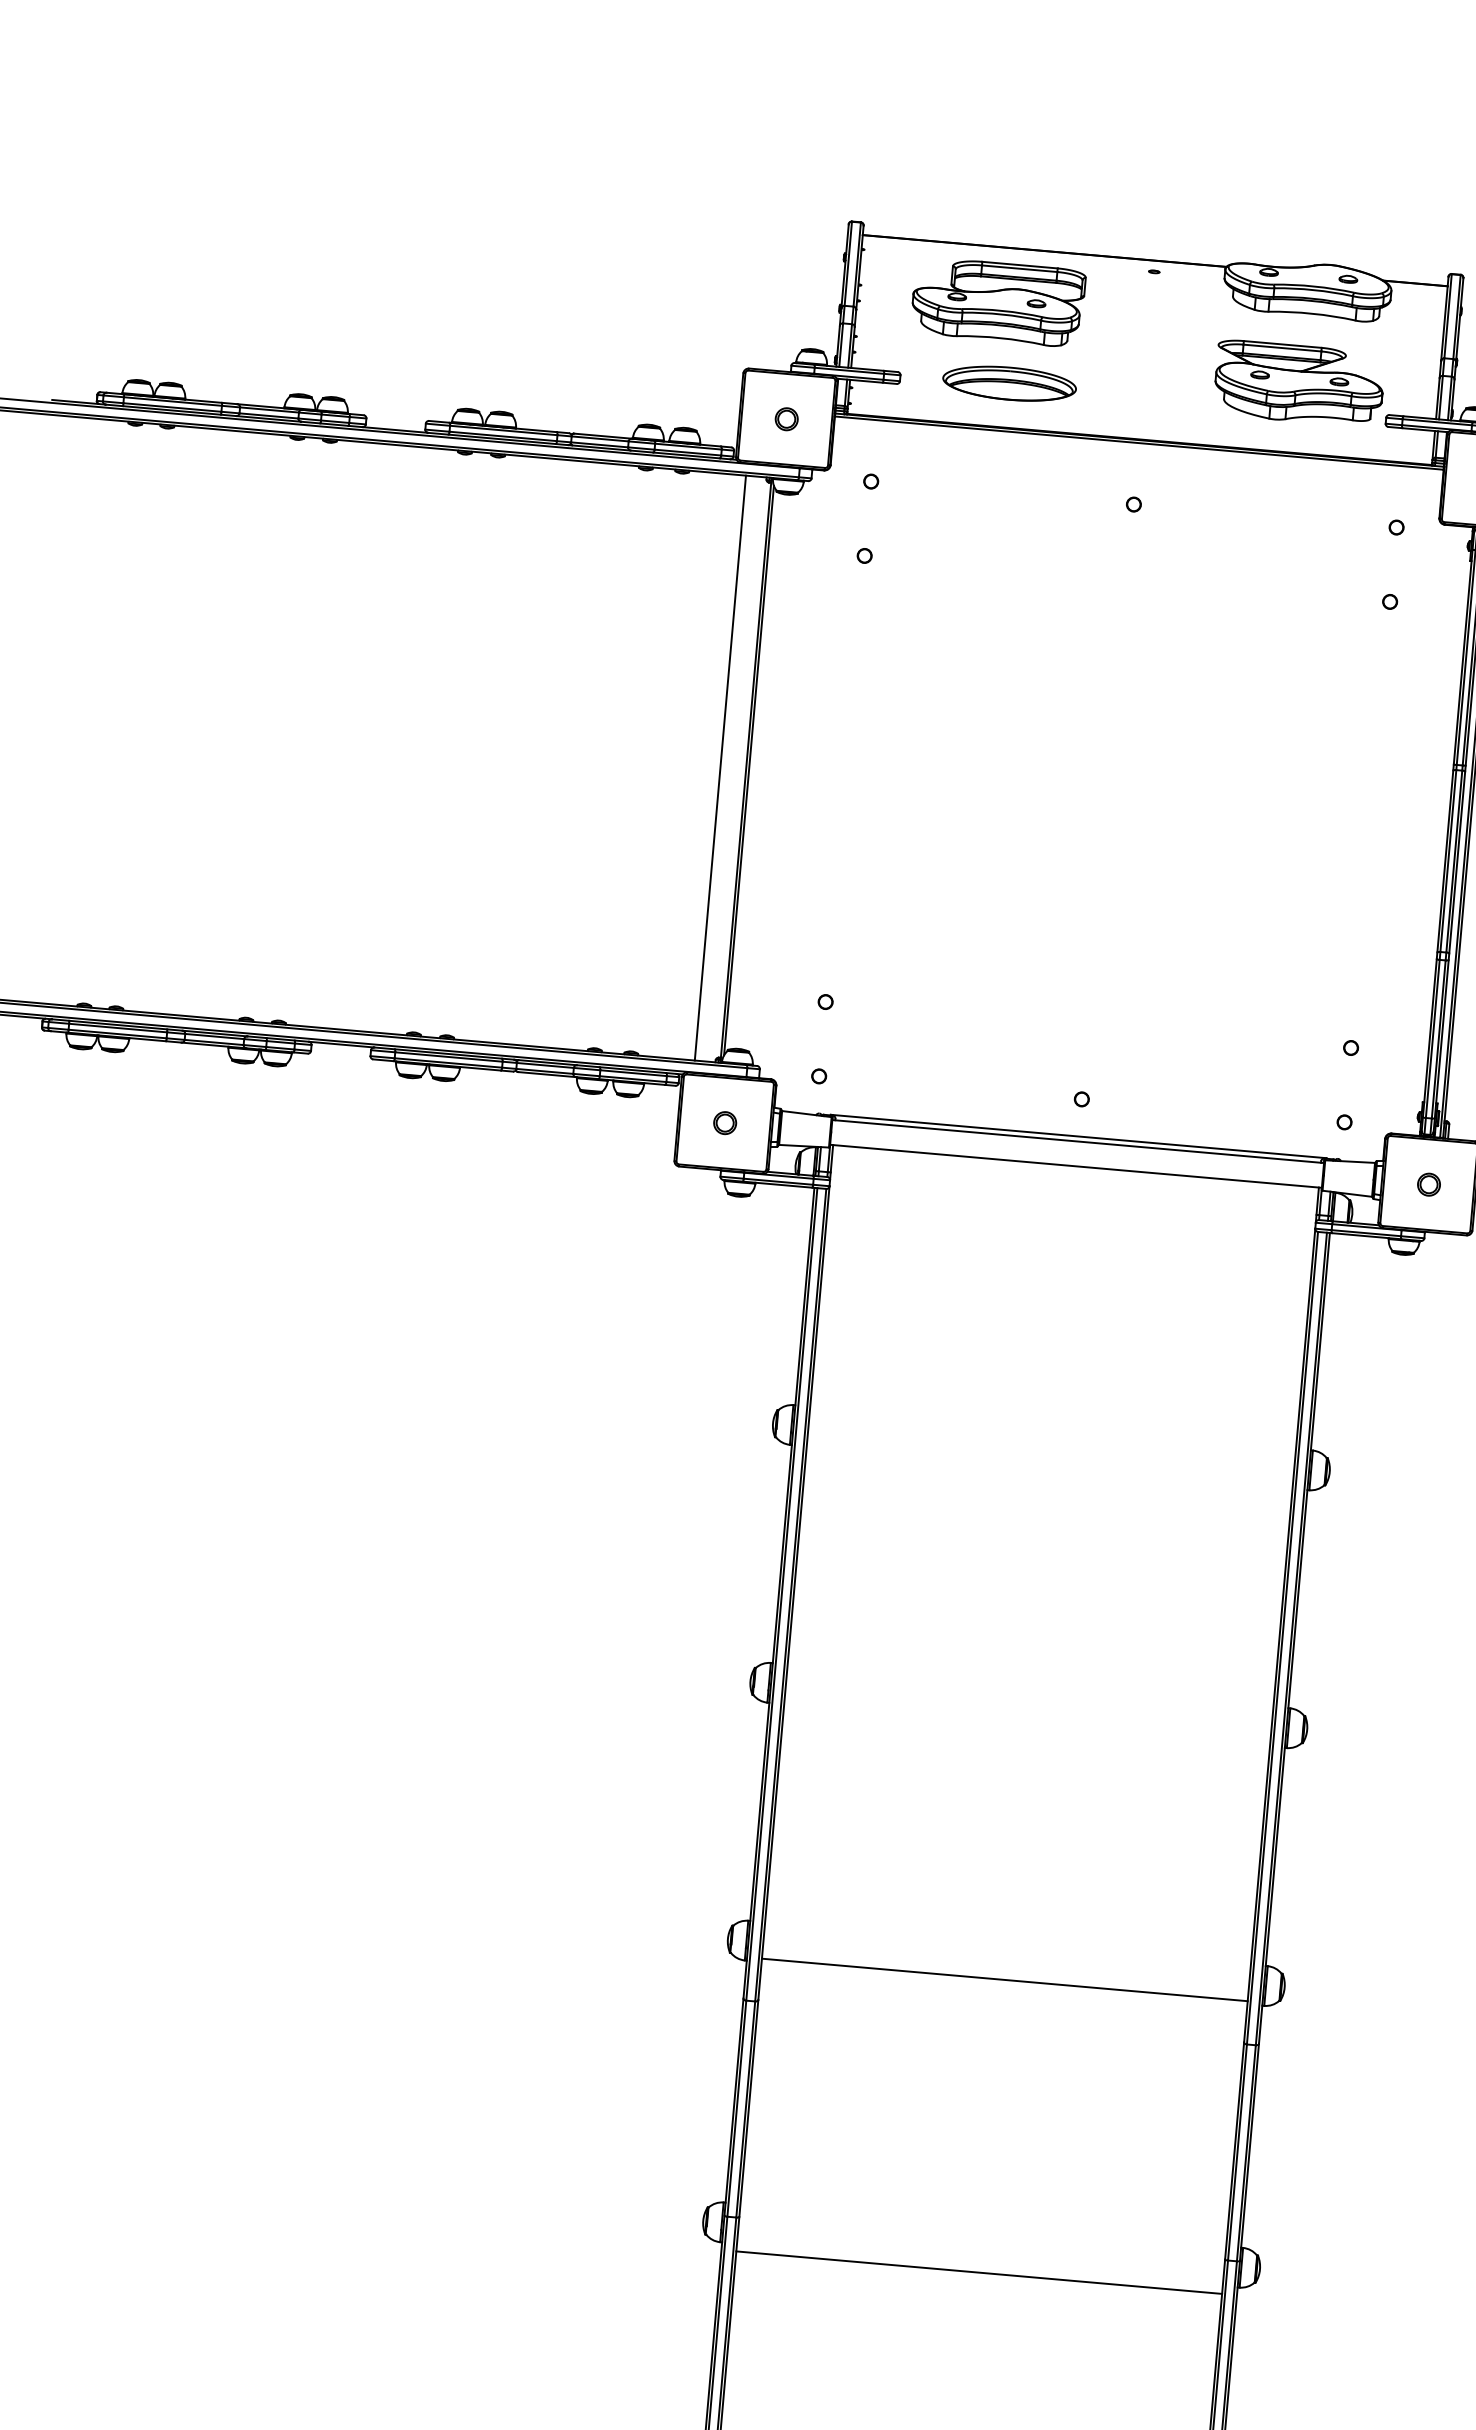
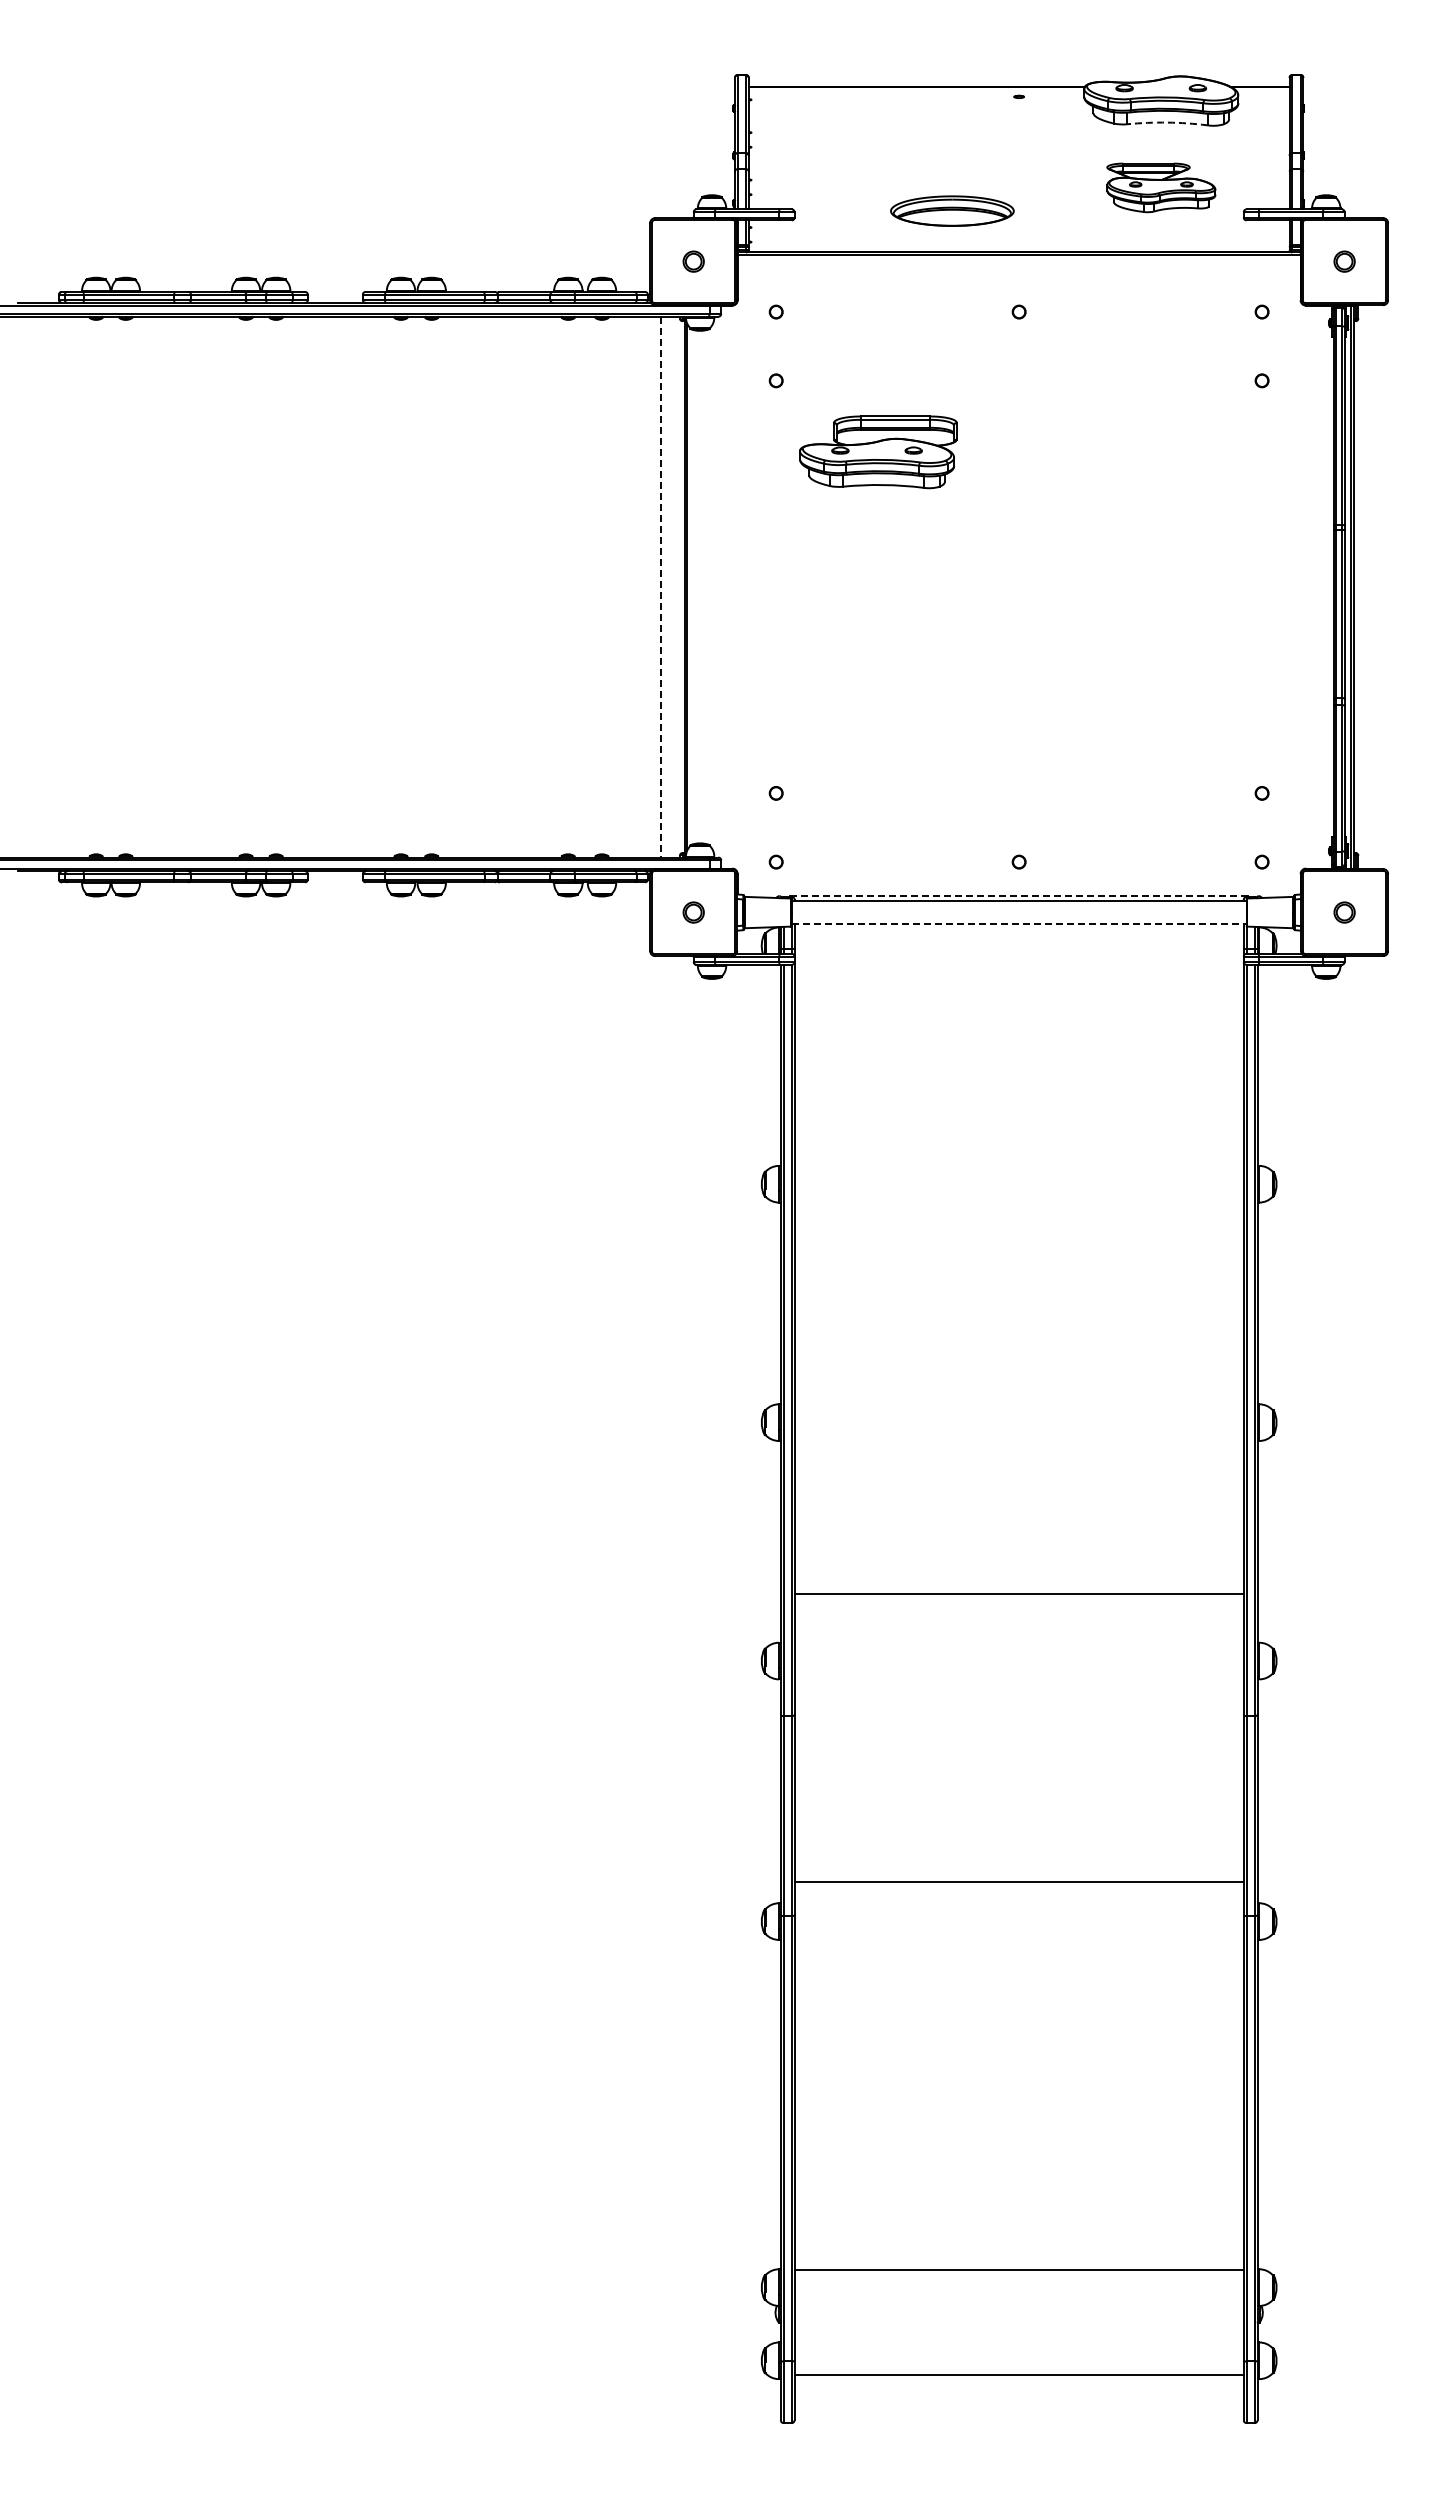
part: (998, 302) -> (878, 452), moved
arc: (1312, 313) -> (1167, 122), solid -> dashed
part: (1009, 383) -> (952, 210), moved
part: (1299, 383) -> (1161, 187), size x0.7
line: (720, 768) -> (660, 587), solid -> dashed
line: (1077, 1136) -> (1018, 896), solid -> dashed
line: (1076, 1166) -> (1019, 924), solid -> dashed
line: (1004, 1979) -> (1018, 1594), moved
line: (978, 2273) -> (1018, 1882), moved

